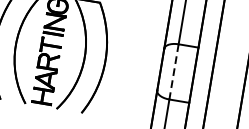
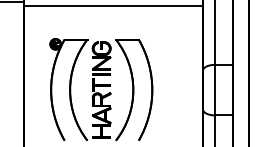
line: (174, 72) -> (215, 90), dashed -> solid

